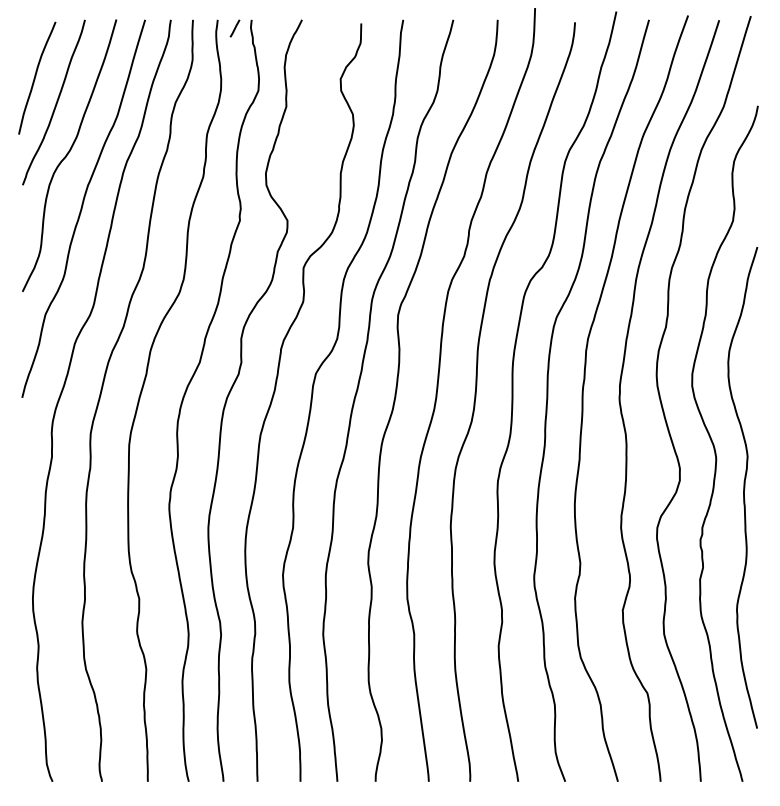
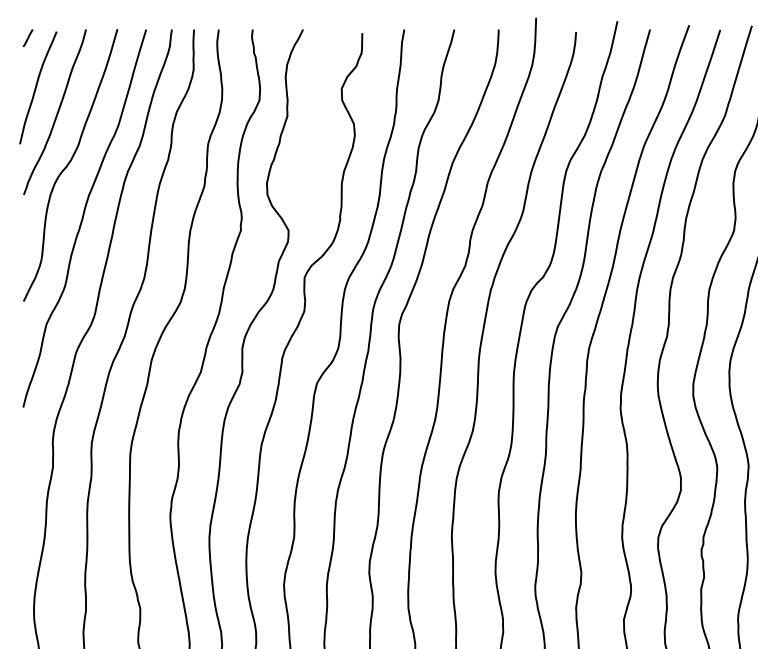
line: (234, 28) -> (27, 38), moved

